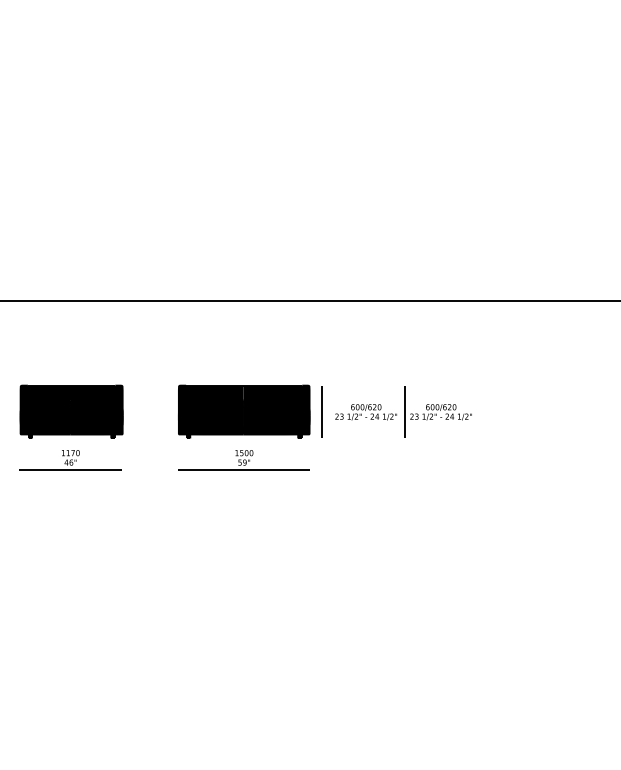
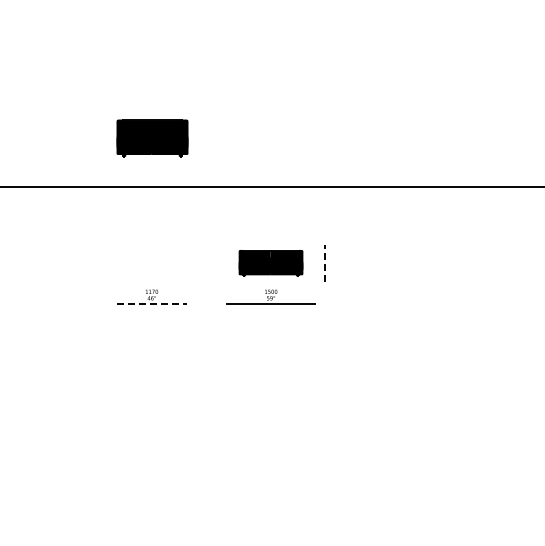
part: (71, 411) -> (152, 138), moved
part: (243, 411) -> (270, 263), size x0.7
line: (322, 411) -> (324, 263), solid -> dashed
part: (403, 411) -> (380, 263), removed
line: (71, 470) -> (152, 303), solid -> dashed

